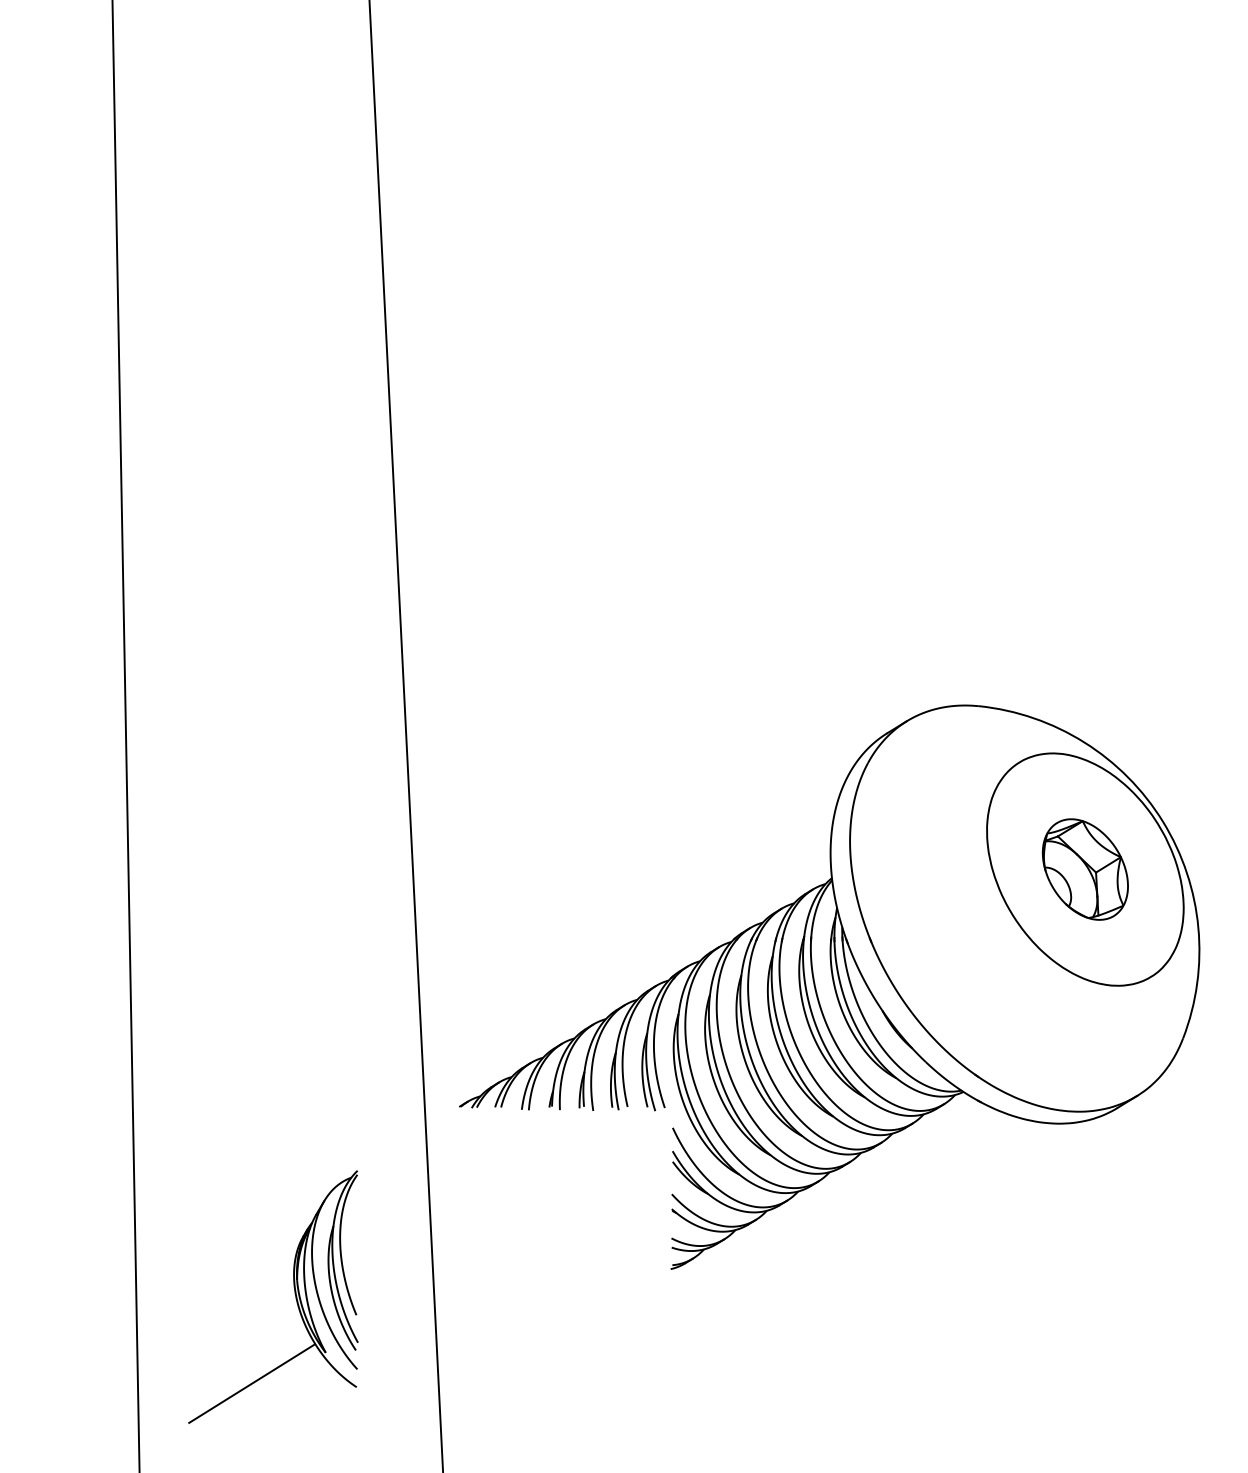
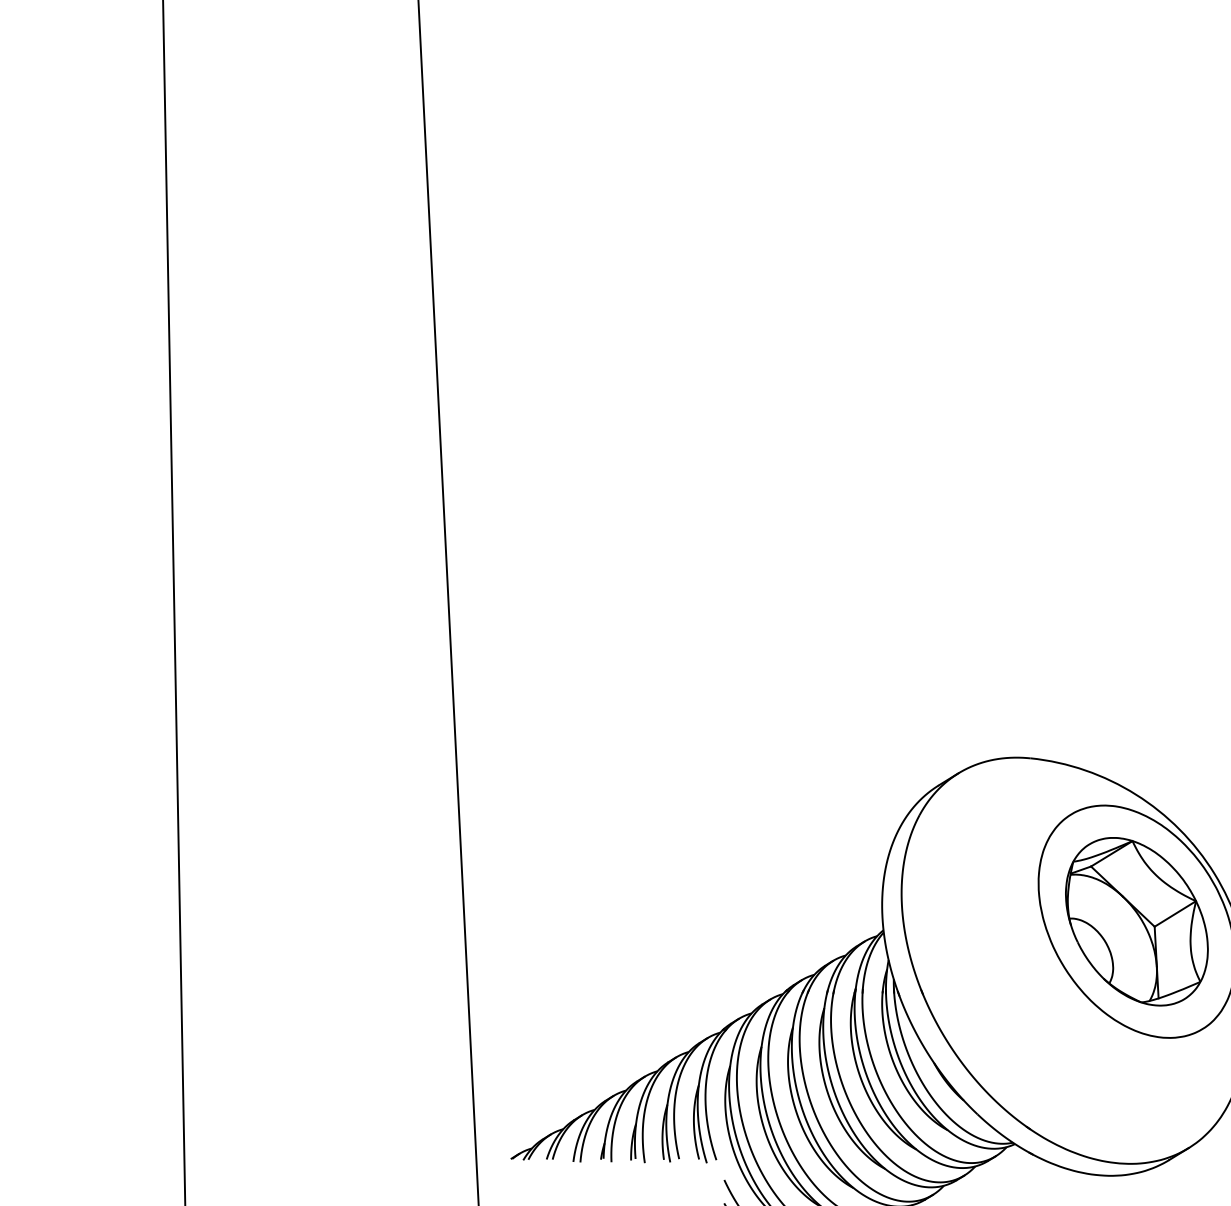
part: (1085, 869) -> (1137, 921), size x1.67

